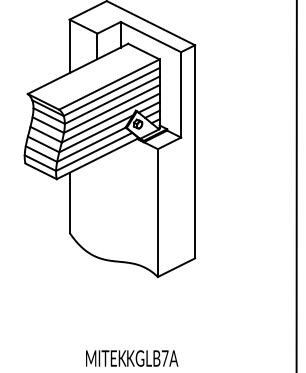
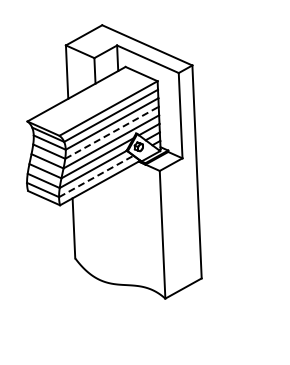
line: (112, 108) -> (112, 132), solid -> dashed
line: (94, 151) -> (96, 176), solid -> dashed

